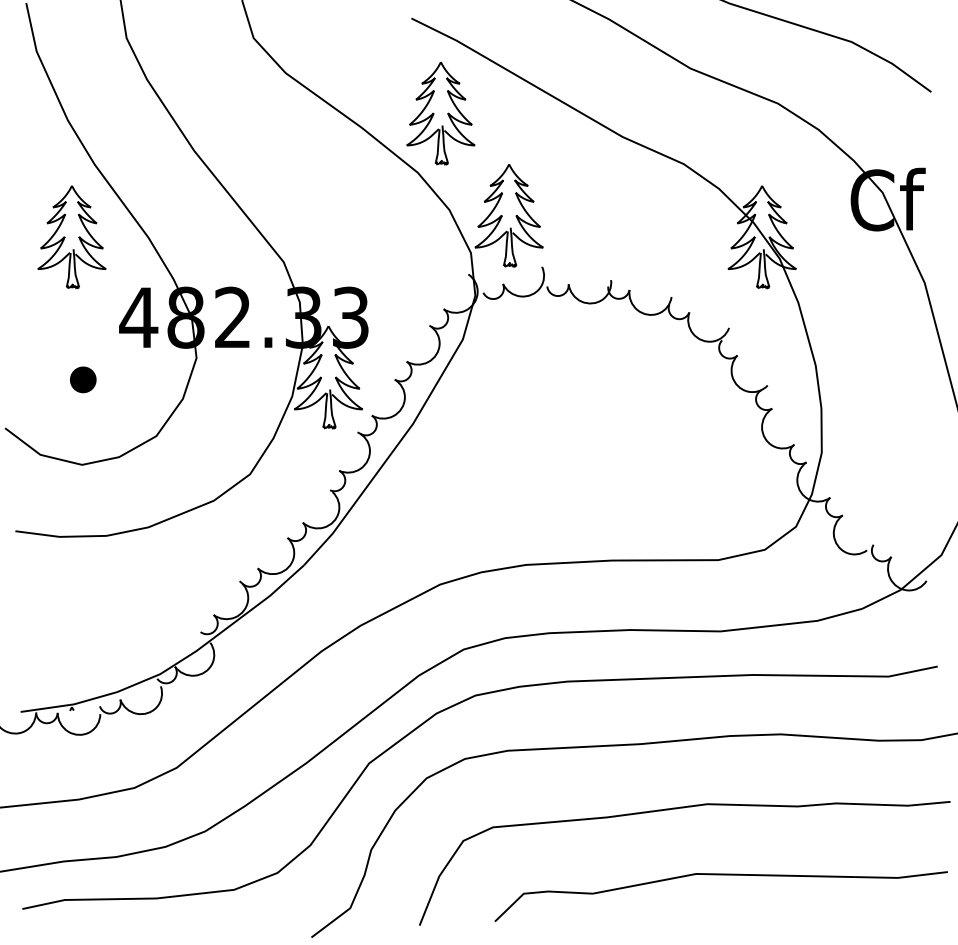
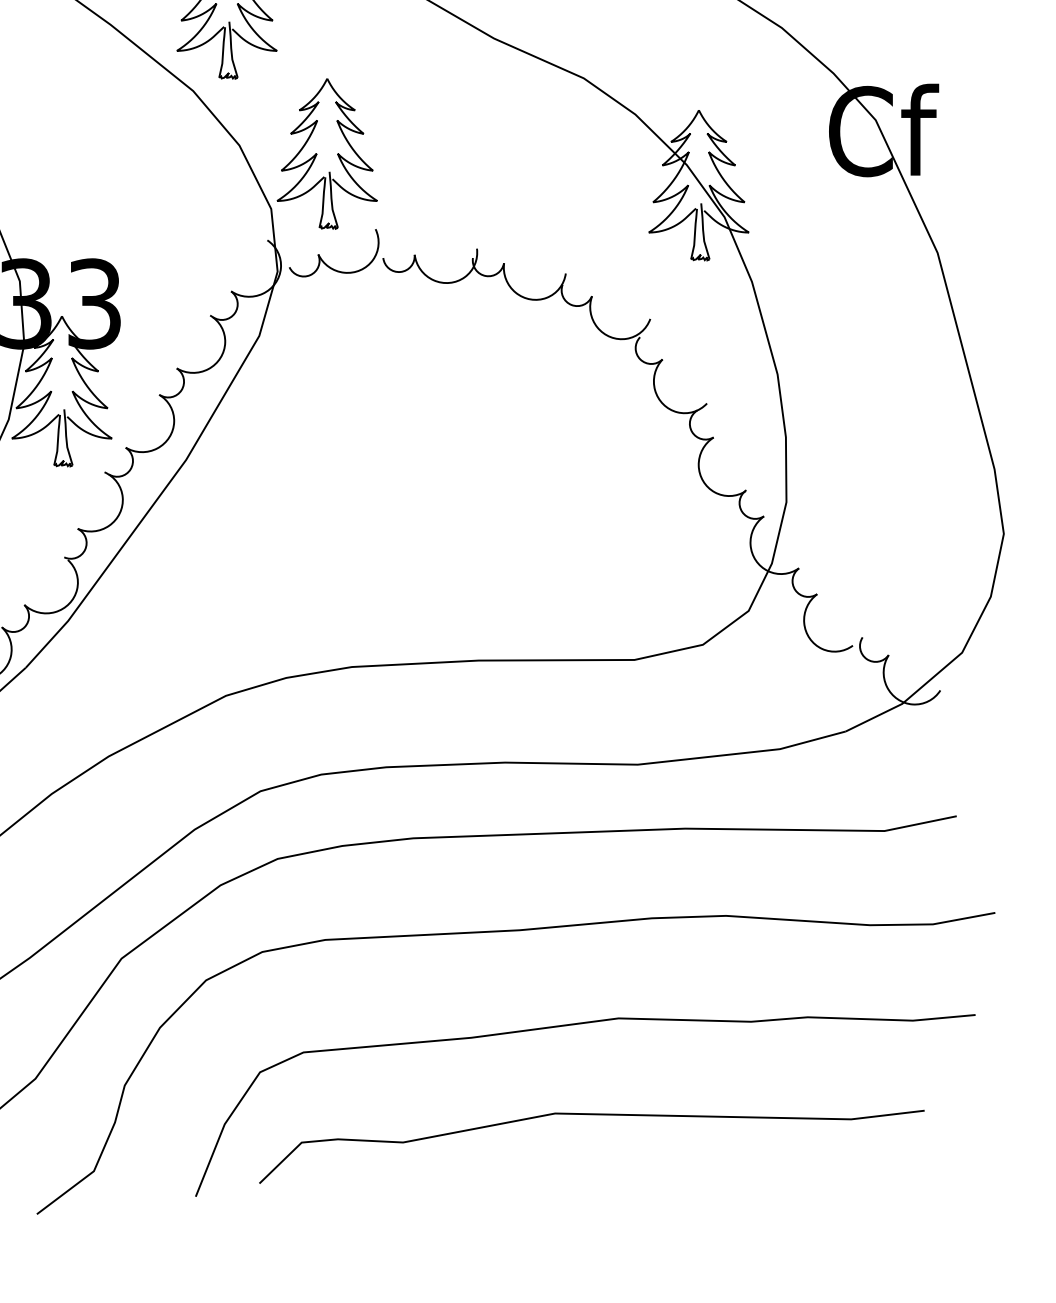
curve: (720, 875) -> (590, 1115), moved

